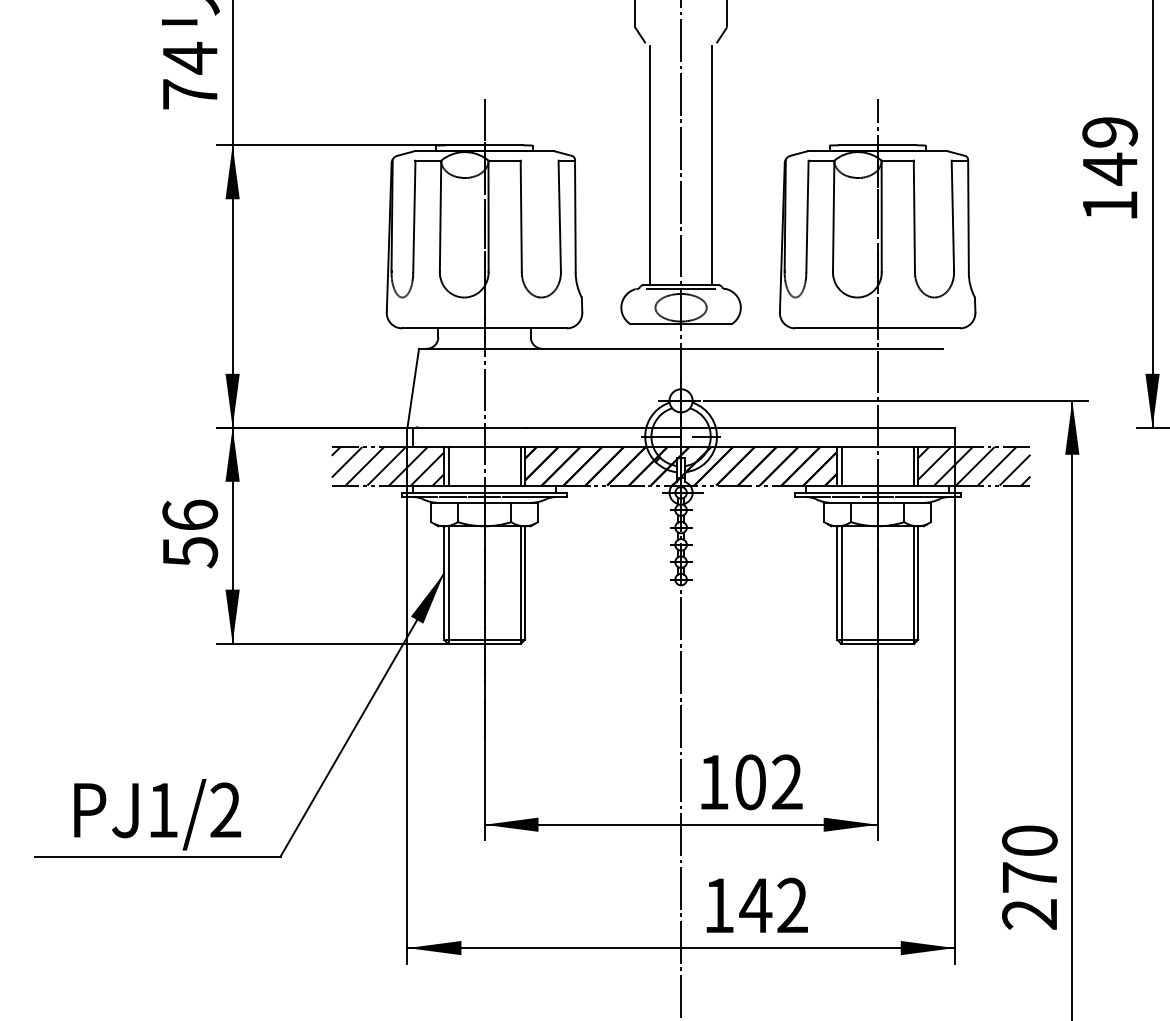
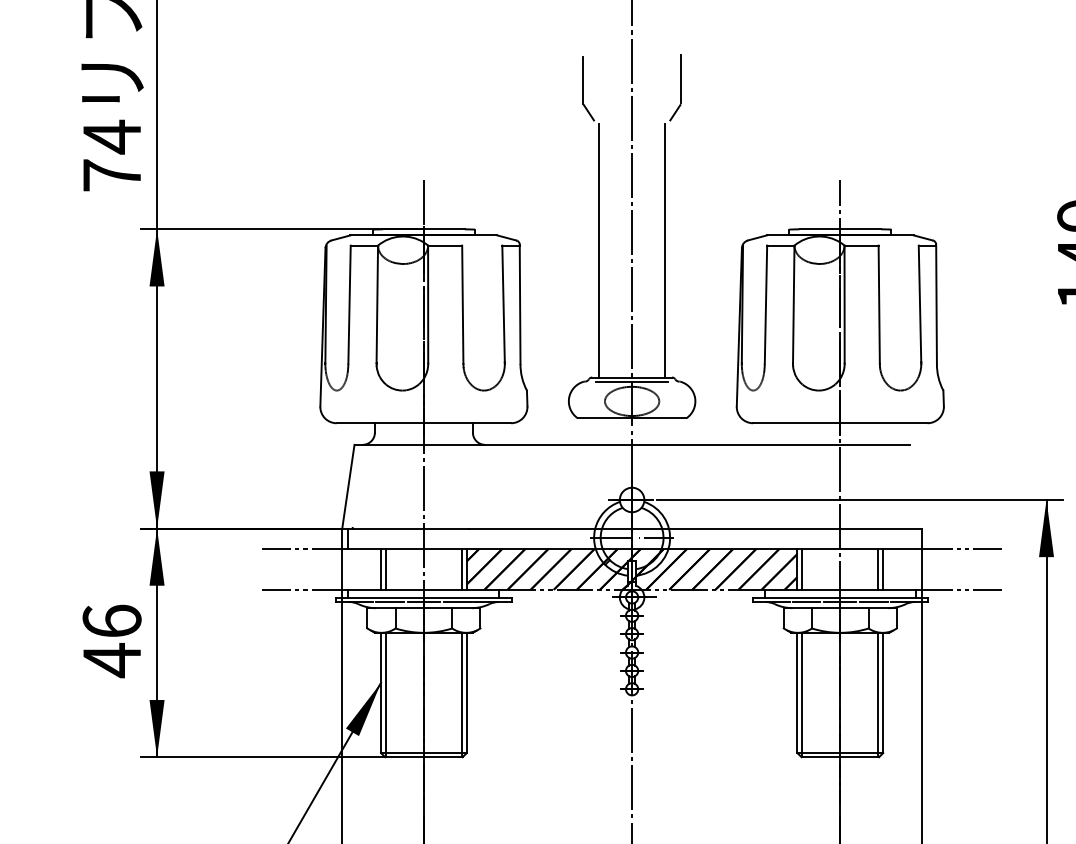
hatch: (387, 466) -> (321, 569), removed
hatch: (974, 466) -> (942, 569), removed
text: (190, 552) -> (112, 660), 56 -> 46

